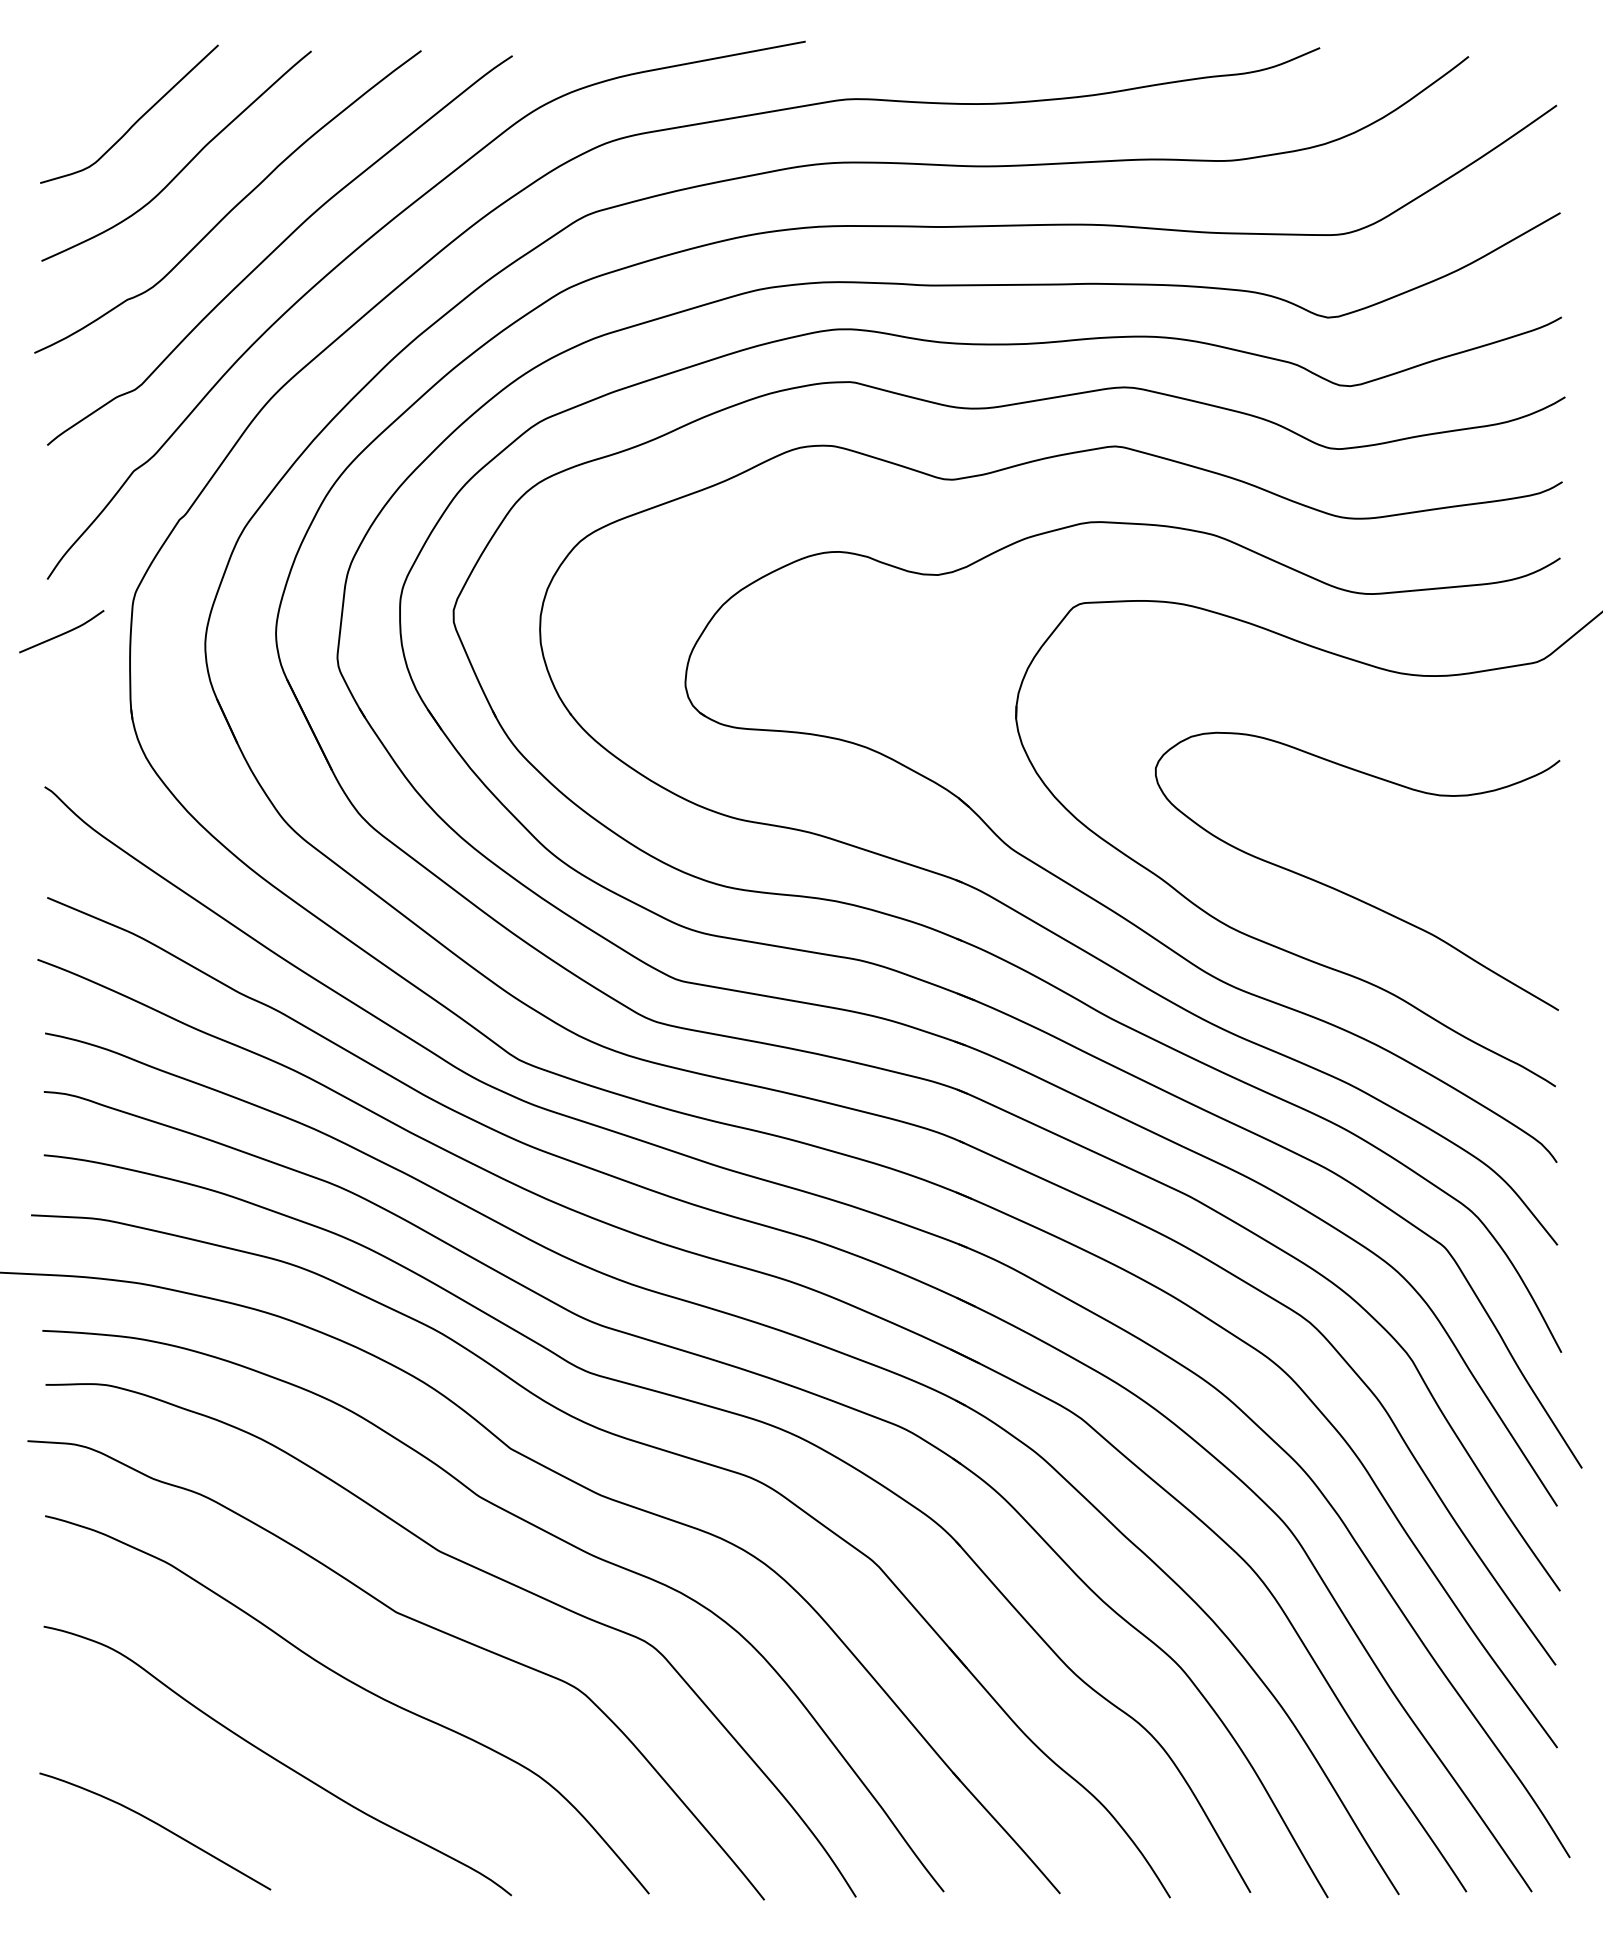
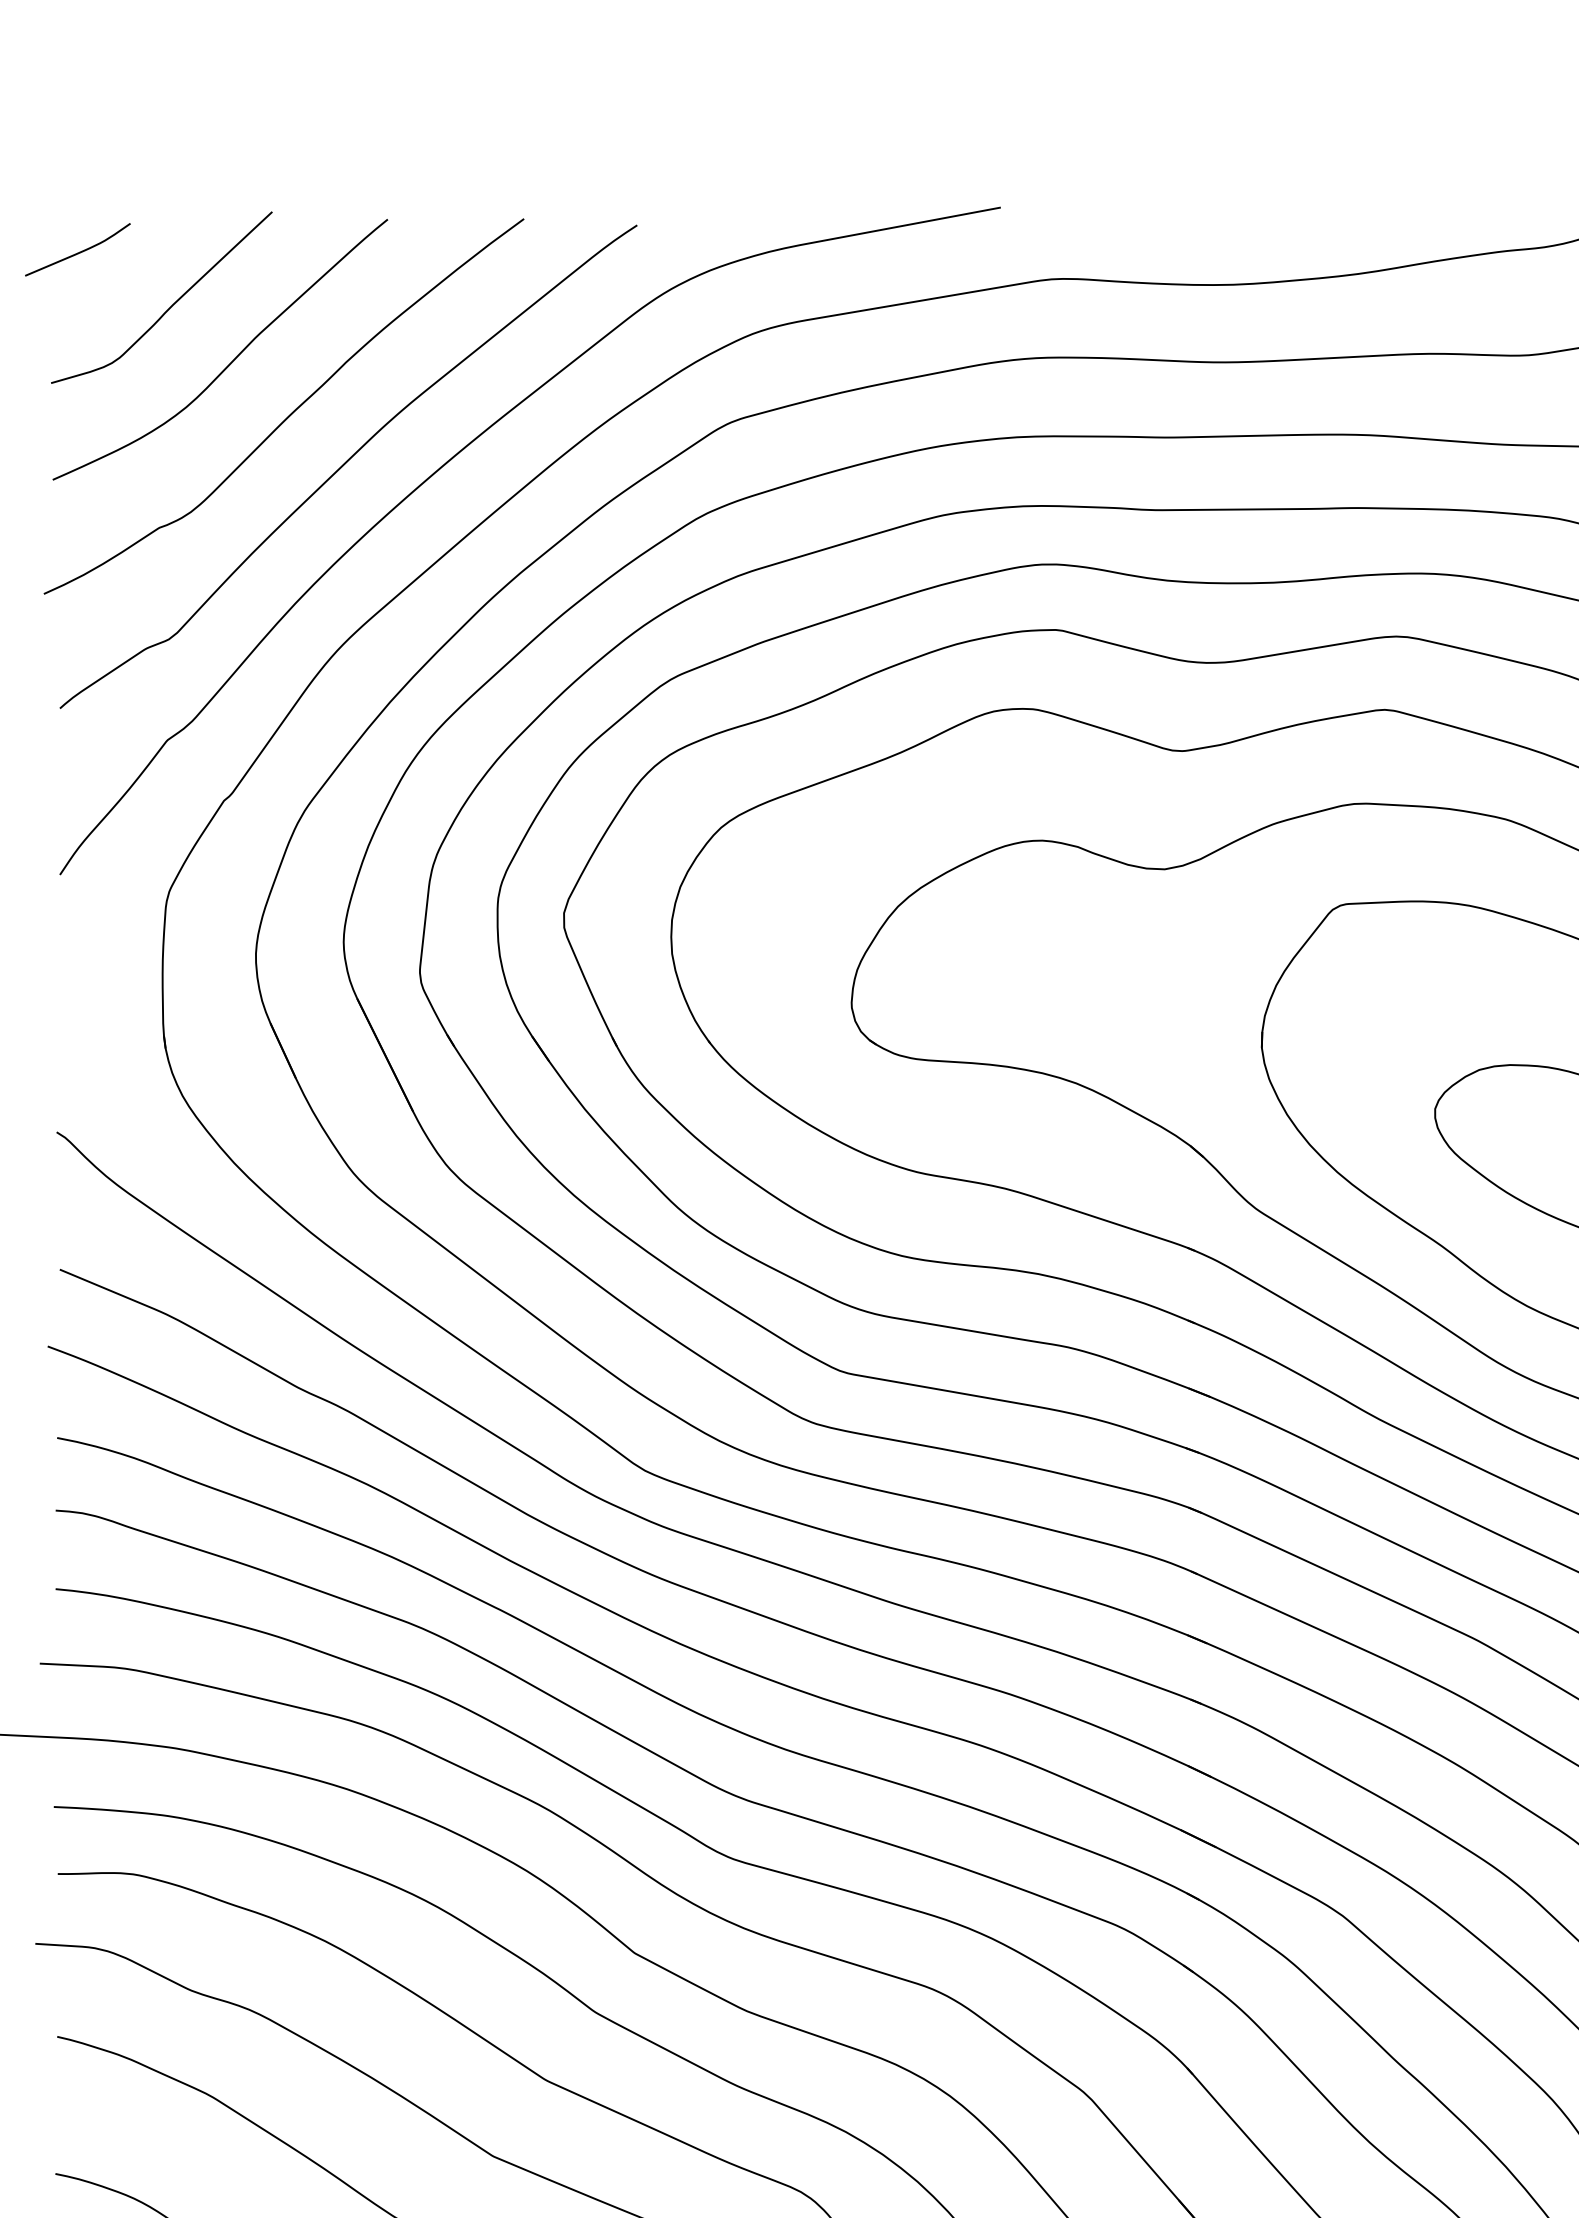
curve: (61, 633) -> (77, 252), moved

